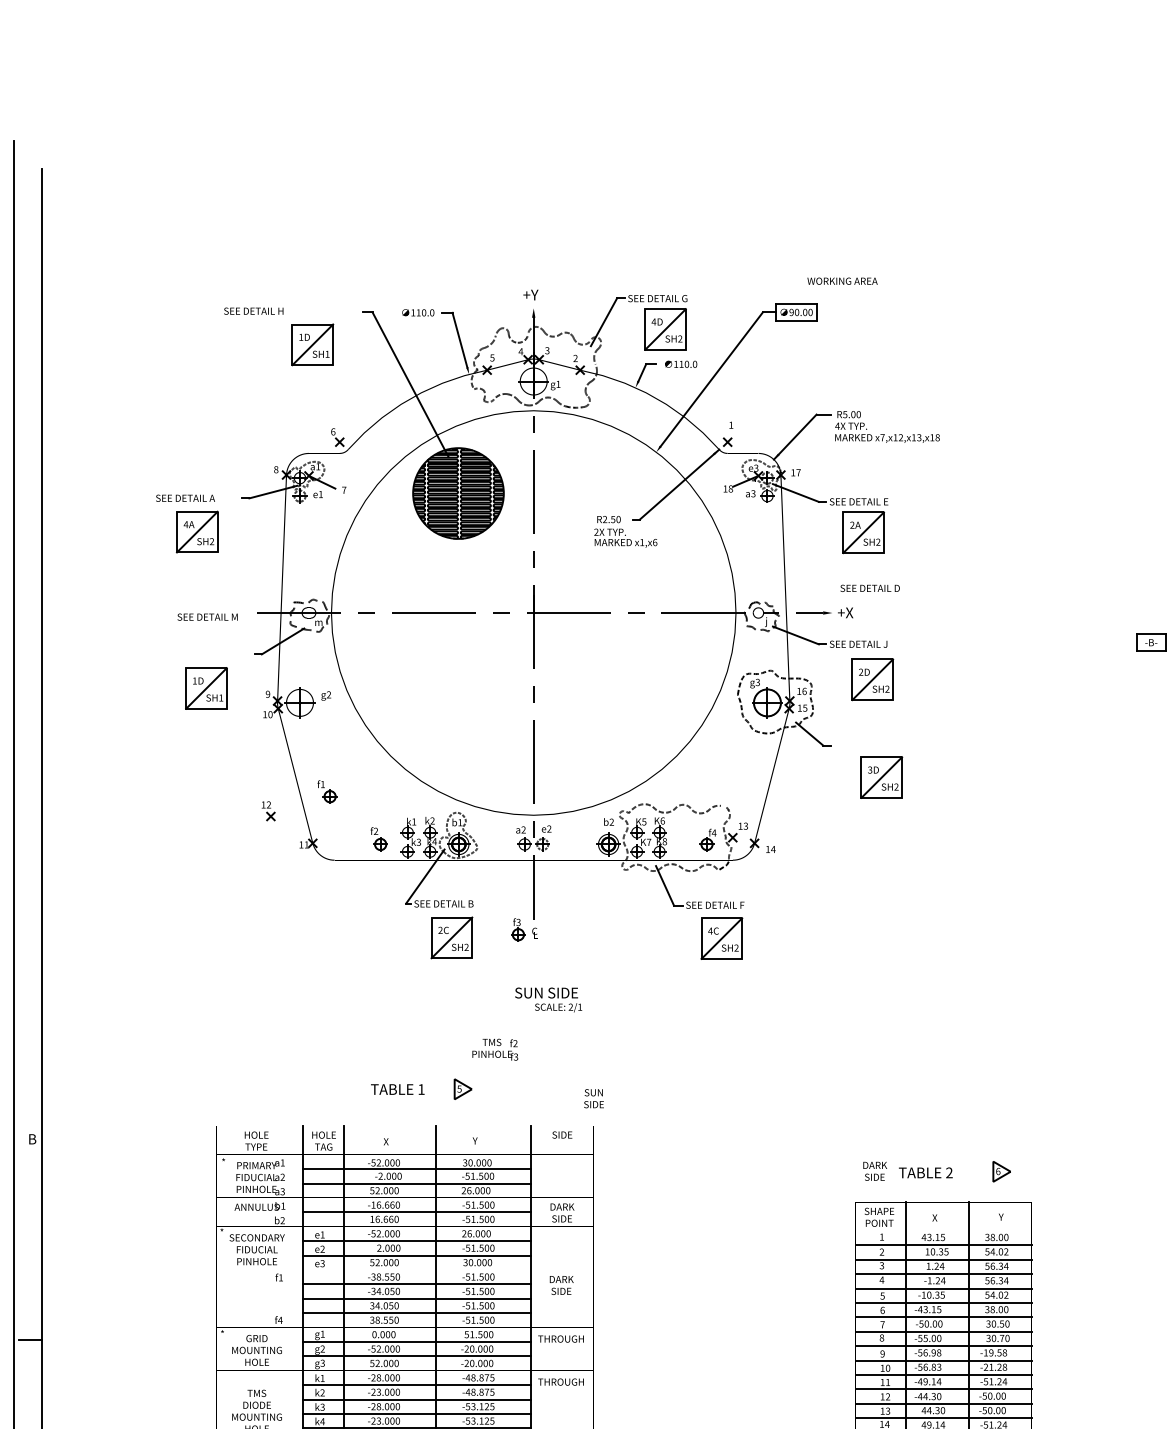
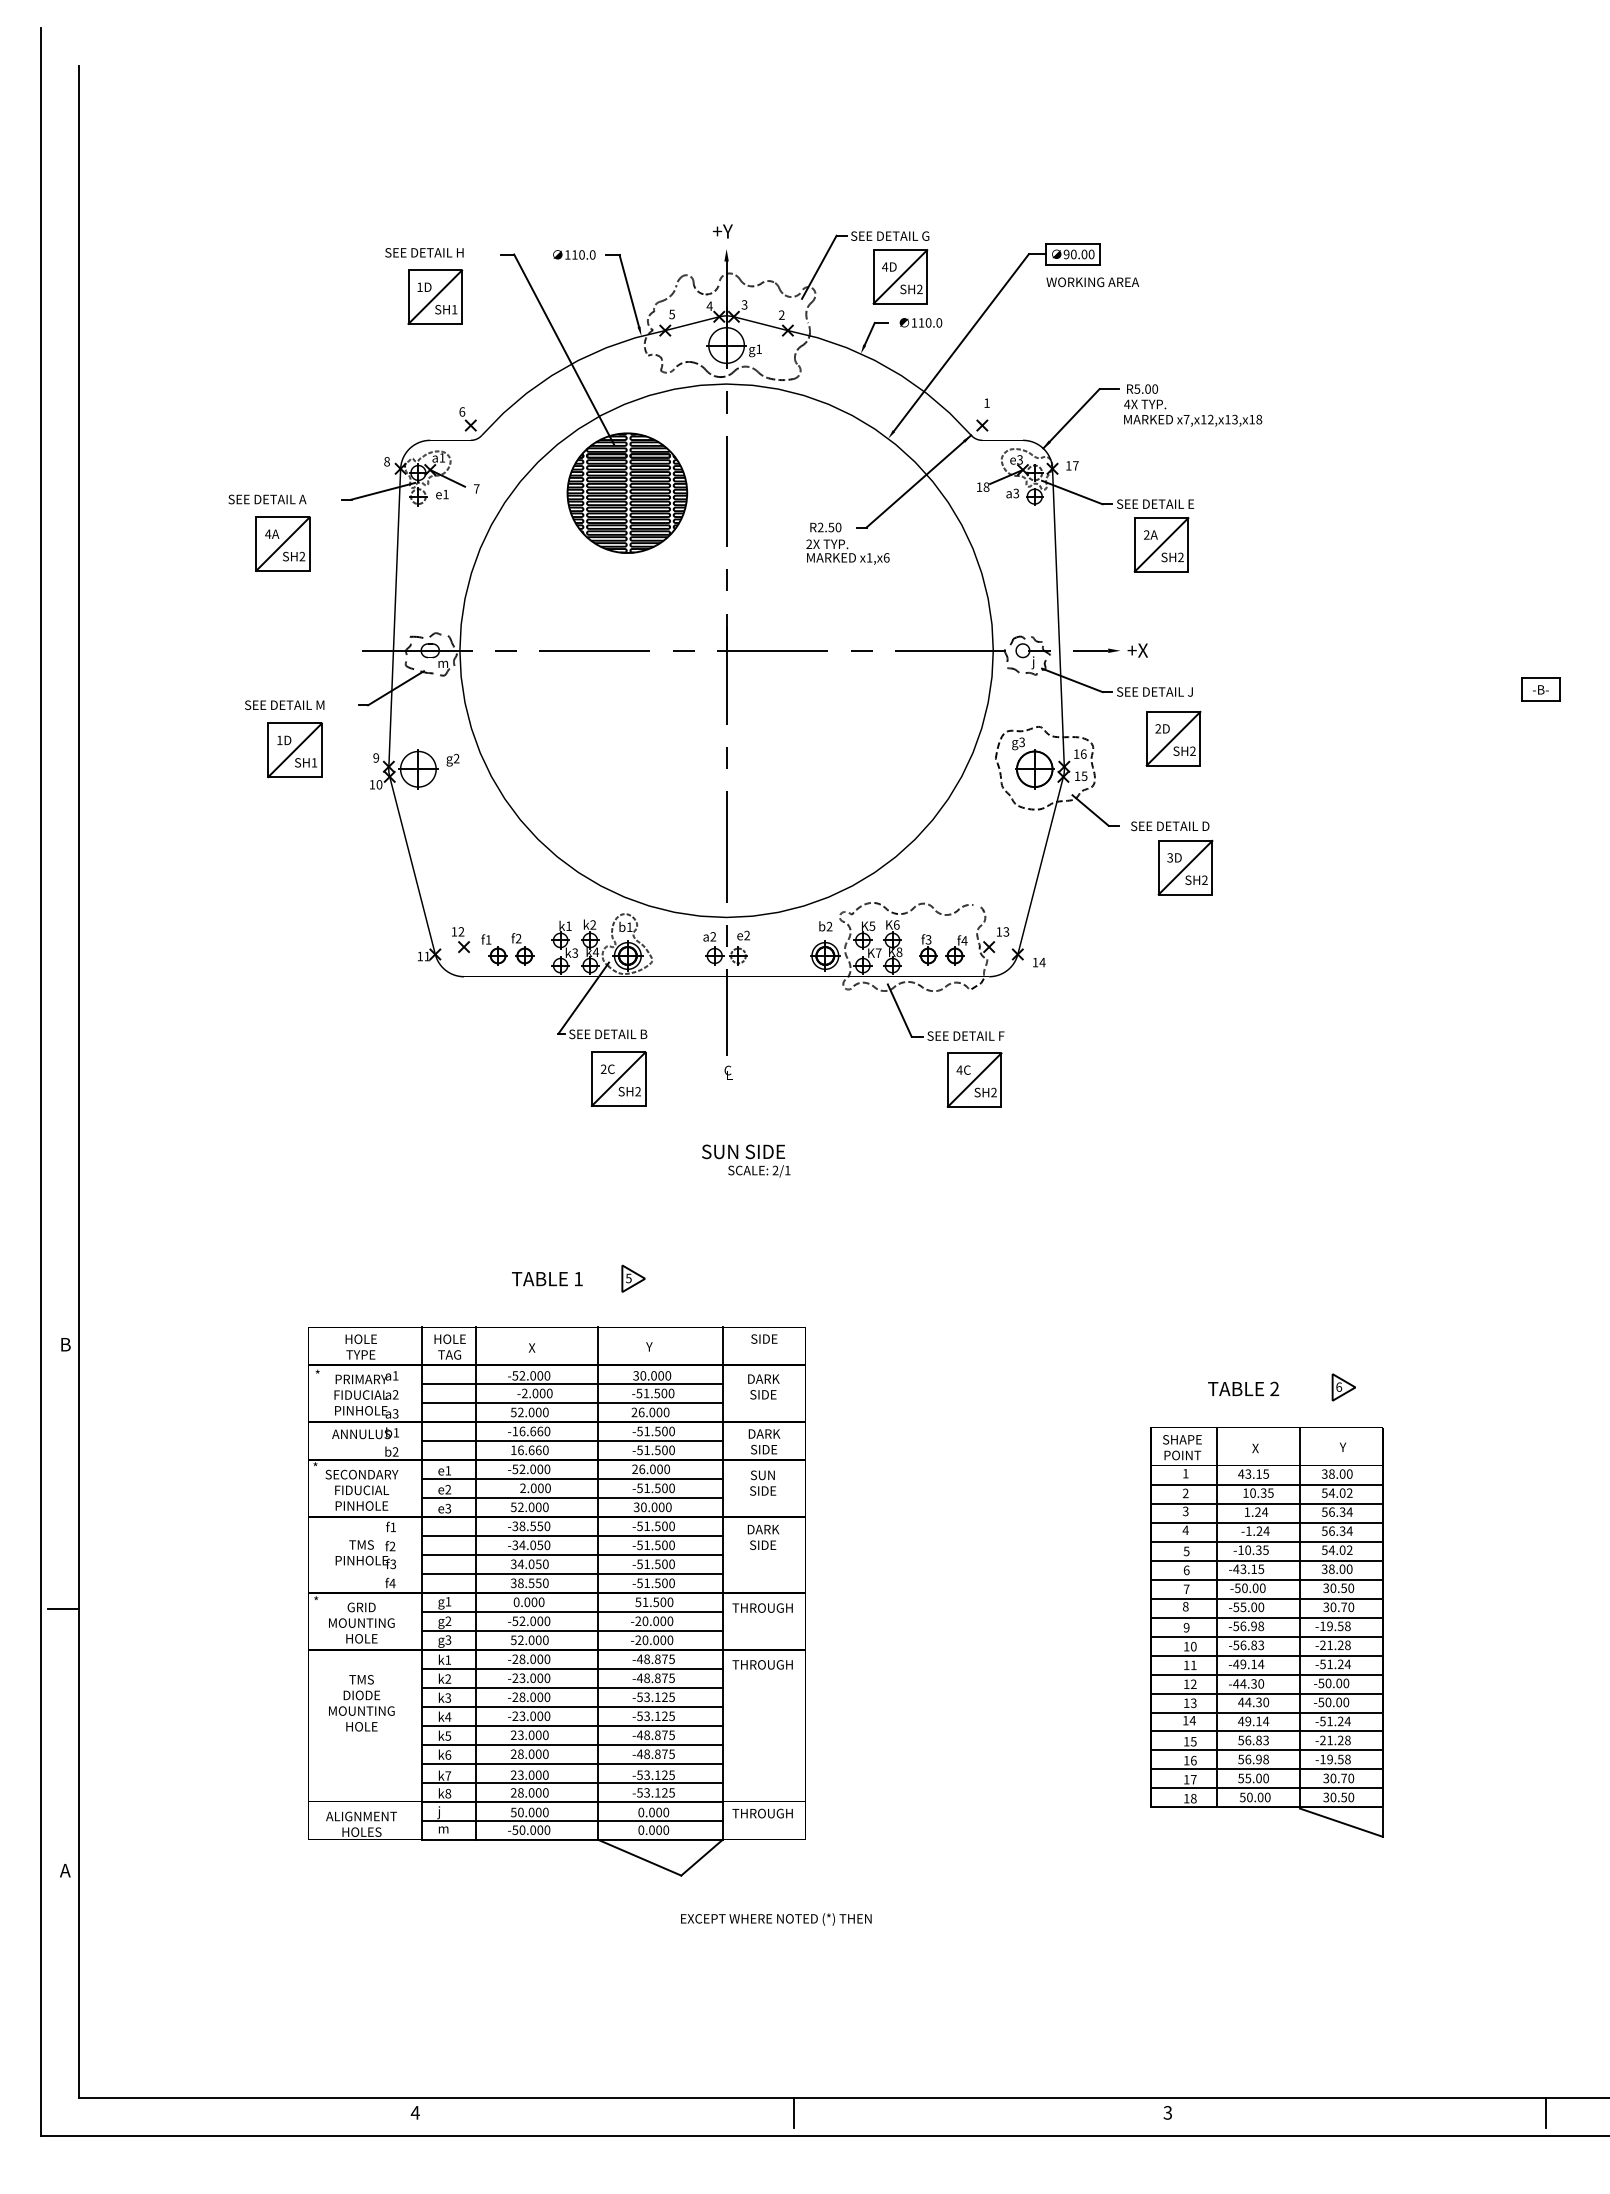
text: (842, 281) -> (1092, 282), moved
text: (253, 310) -> (424, 252), moved
text: (870, 588) -> (1170, 826), moved
text: (207, 616) -> (284, 704), moved
part: (327, 791) -> (494, 949), moved
part: (268, 810) -> (460, 939), moved
part: (518, 929) -> (928, 949), moved
text: (494, 1049) -> (365, 1554), moved
text: (594, 1098) -> (763, 1482), moved
text: (874, 1171) -> (763, 1386), moved

